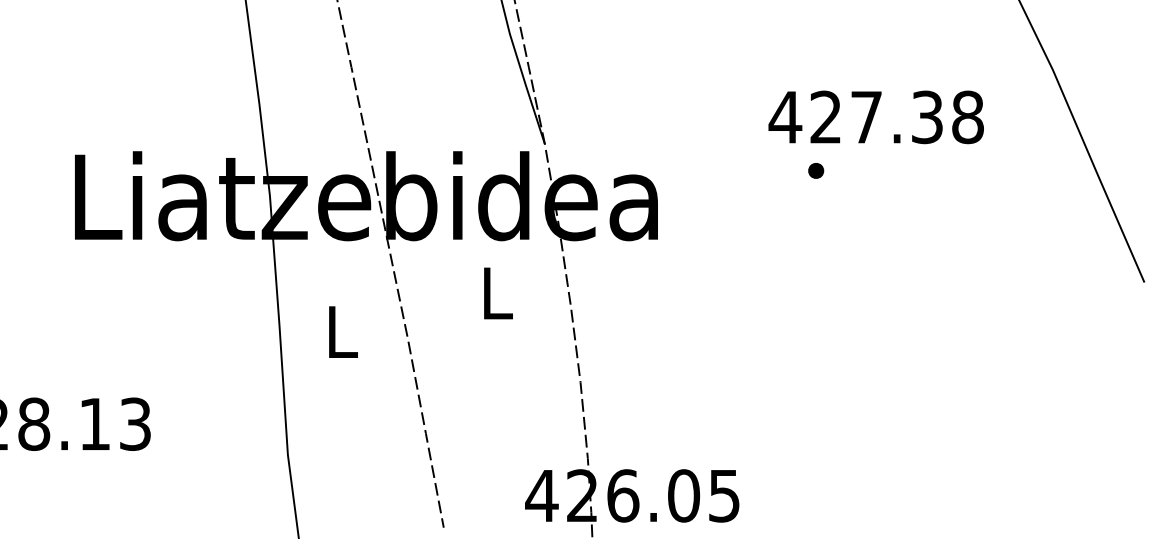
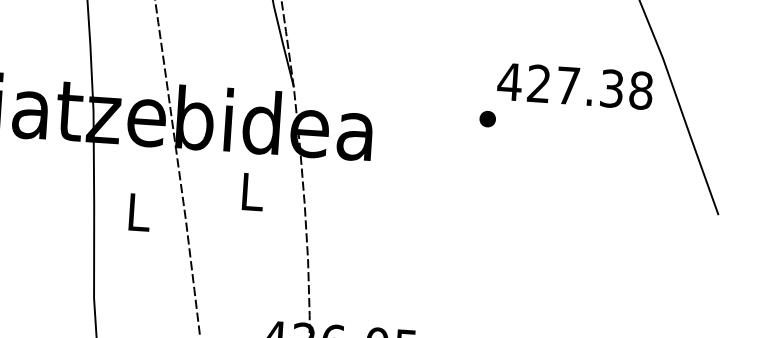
text: (875, 117) -> (574, 86), moved
part: (815, 170) -> (487, 118), size x1.43

